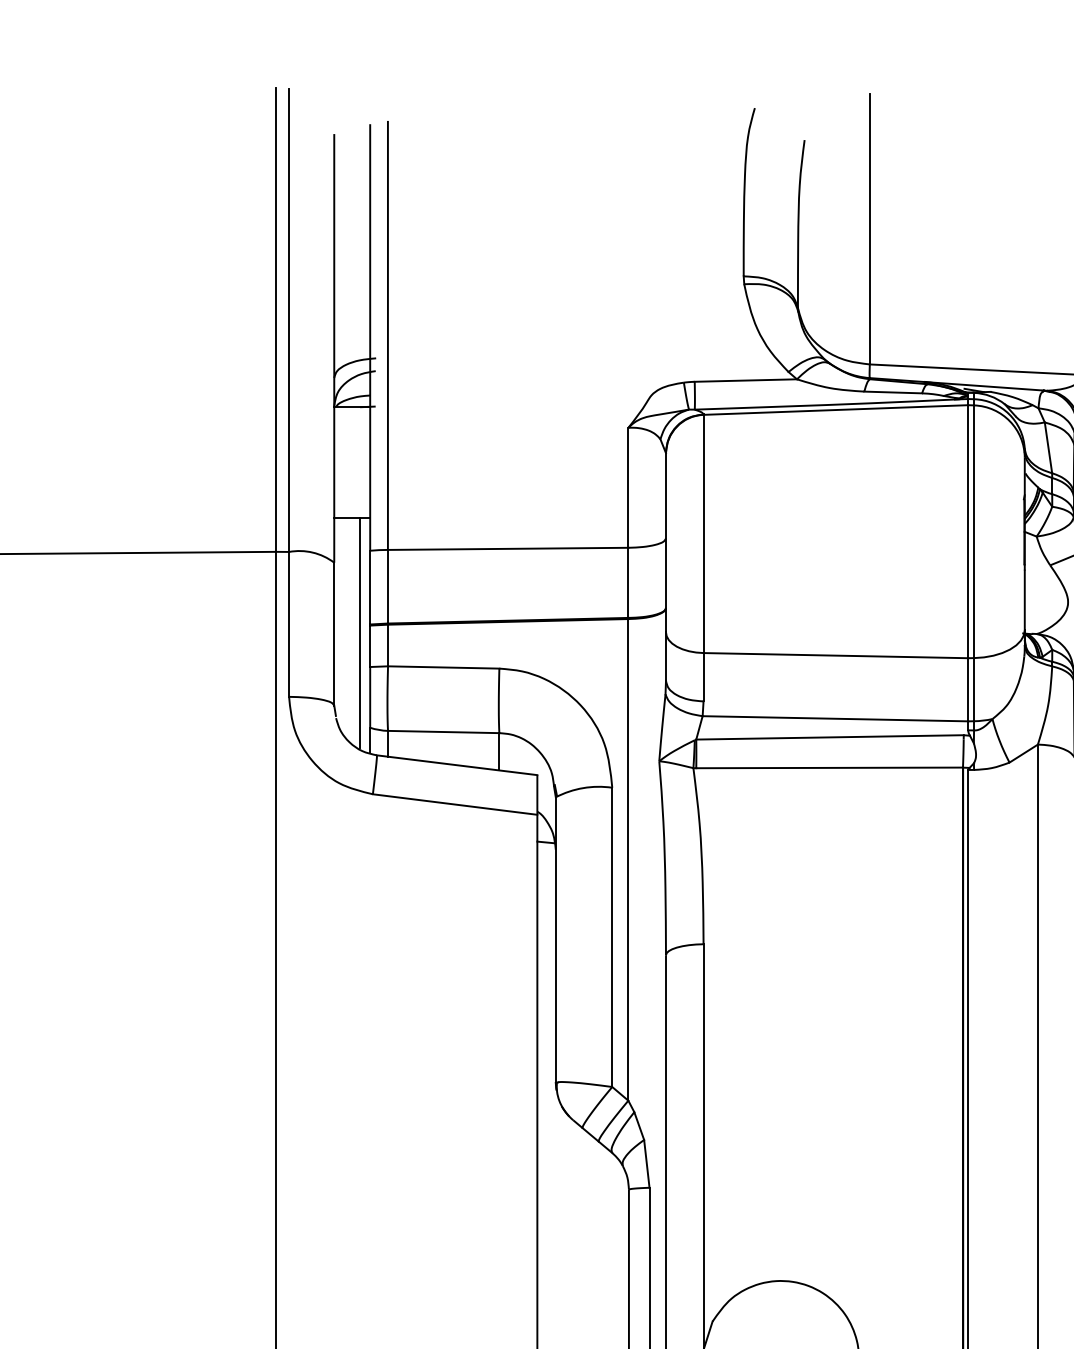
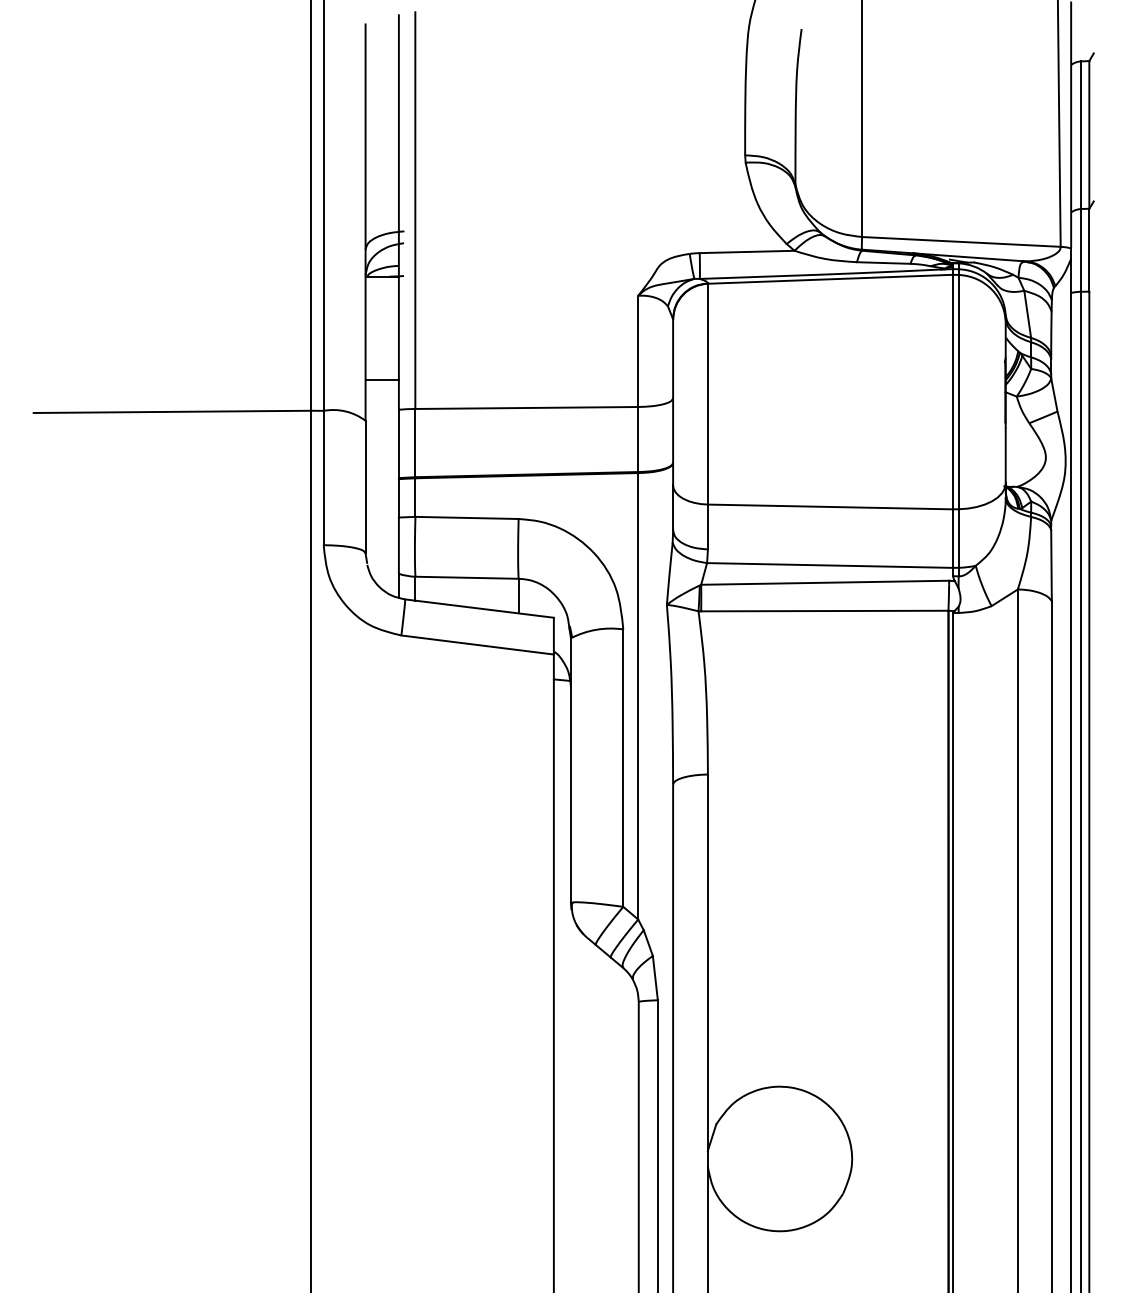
line: (360, 632) -> (389, 485), removed

